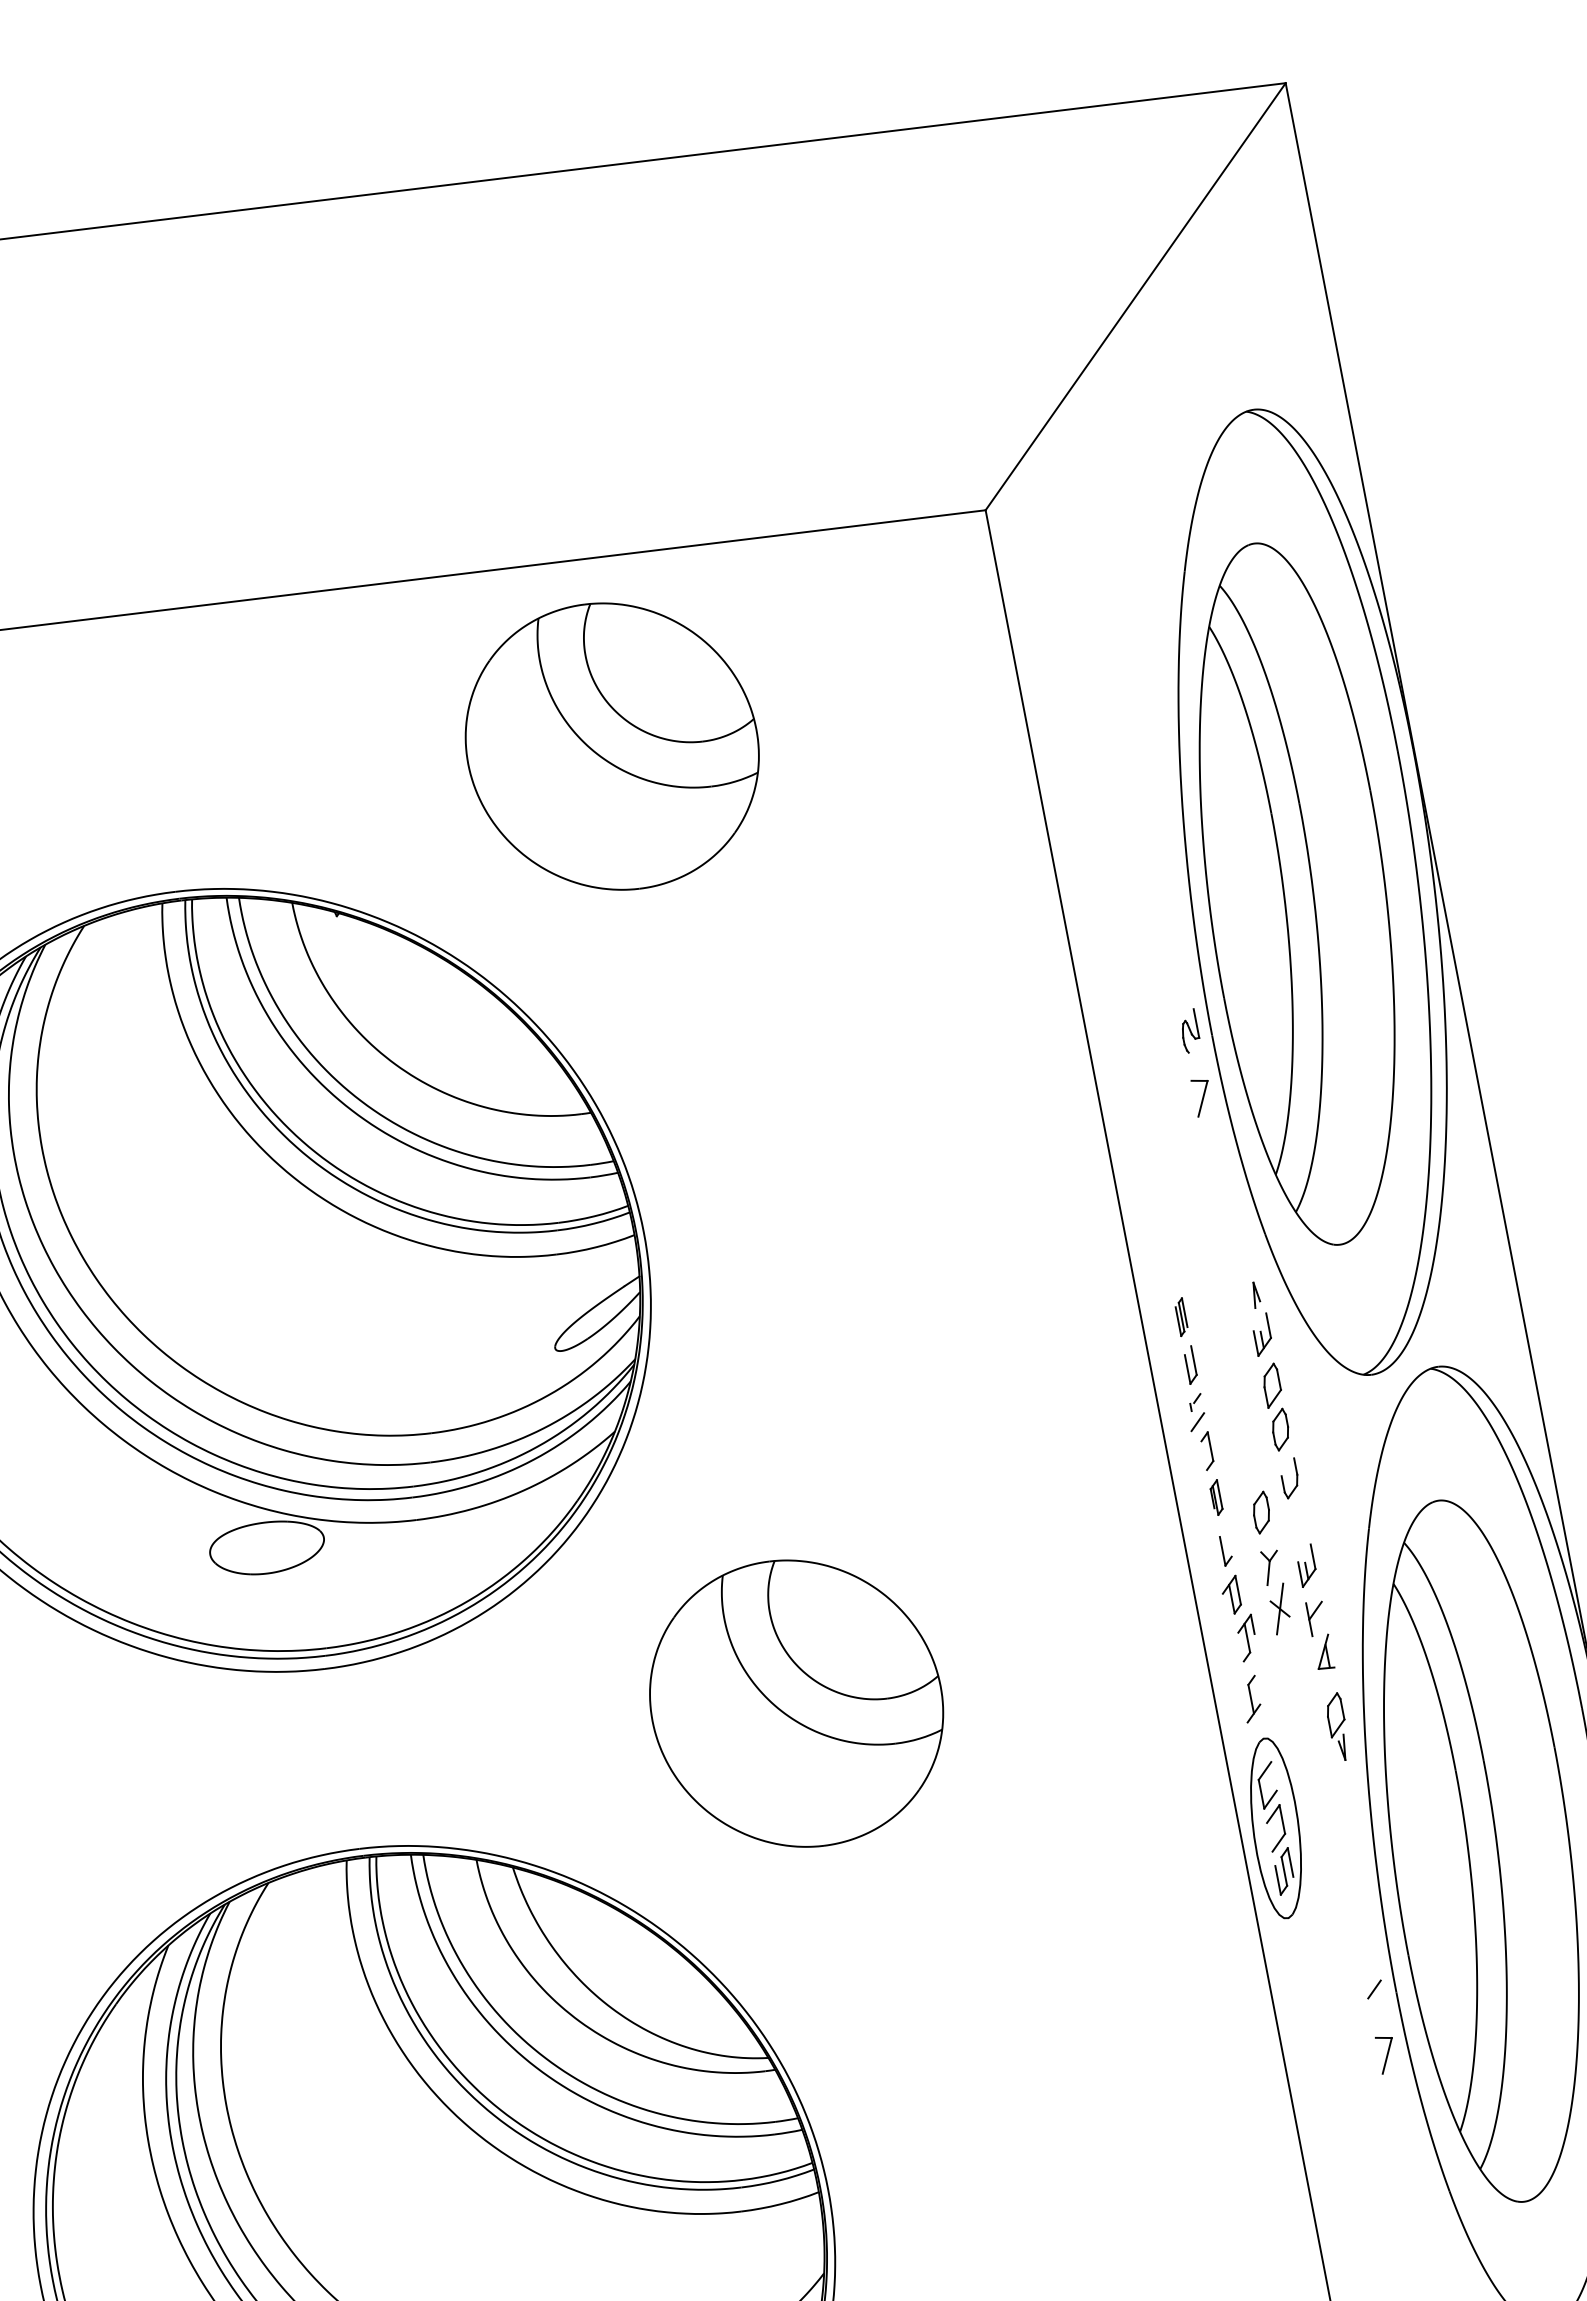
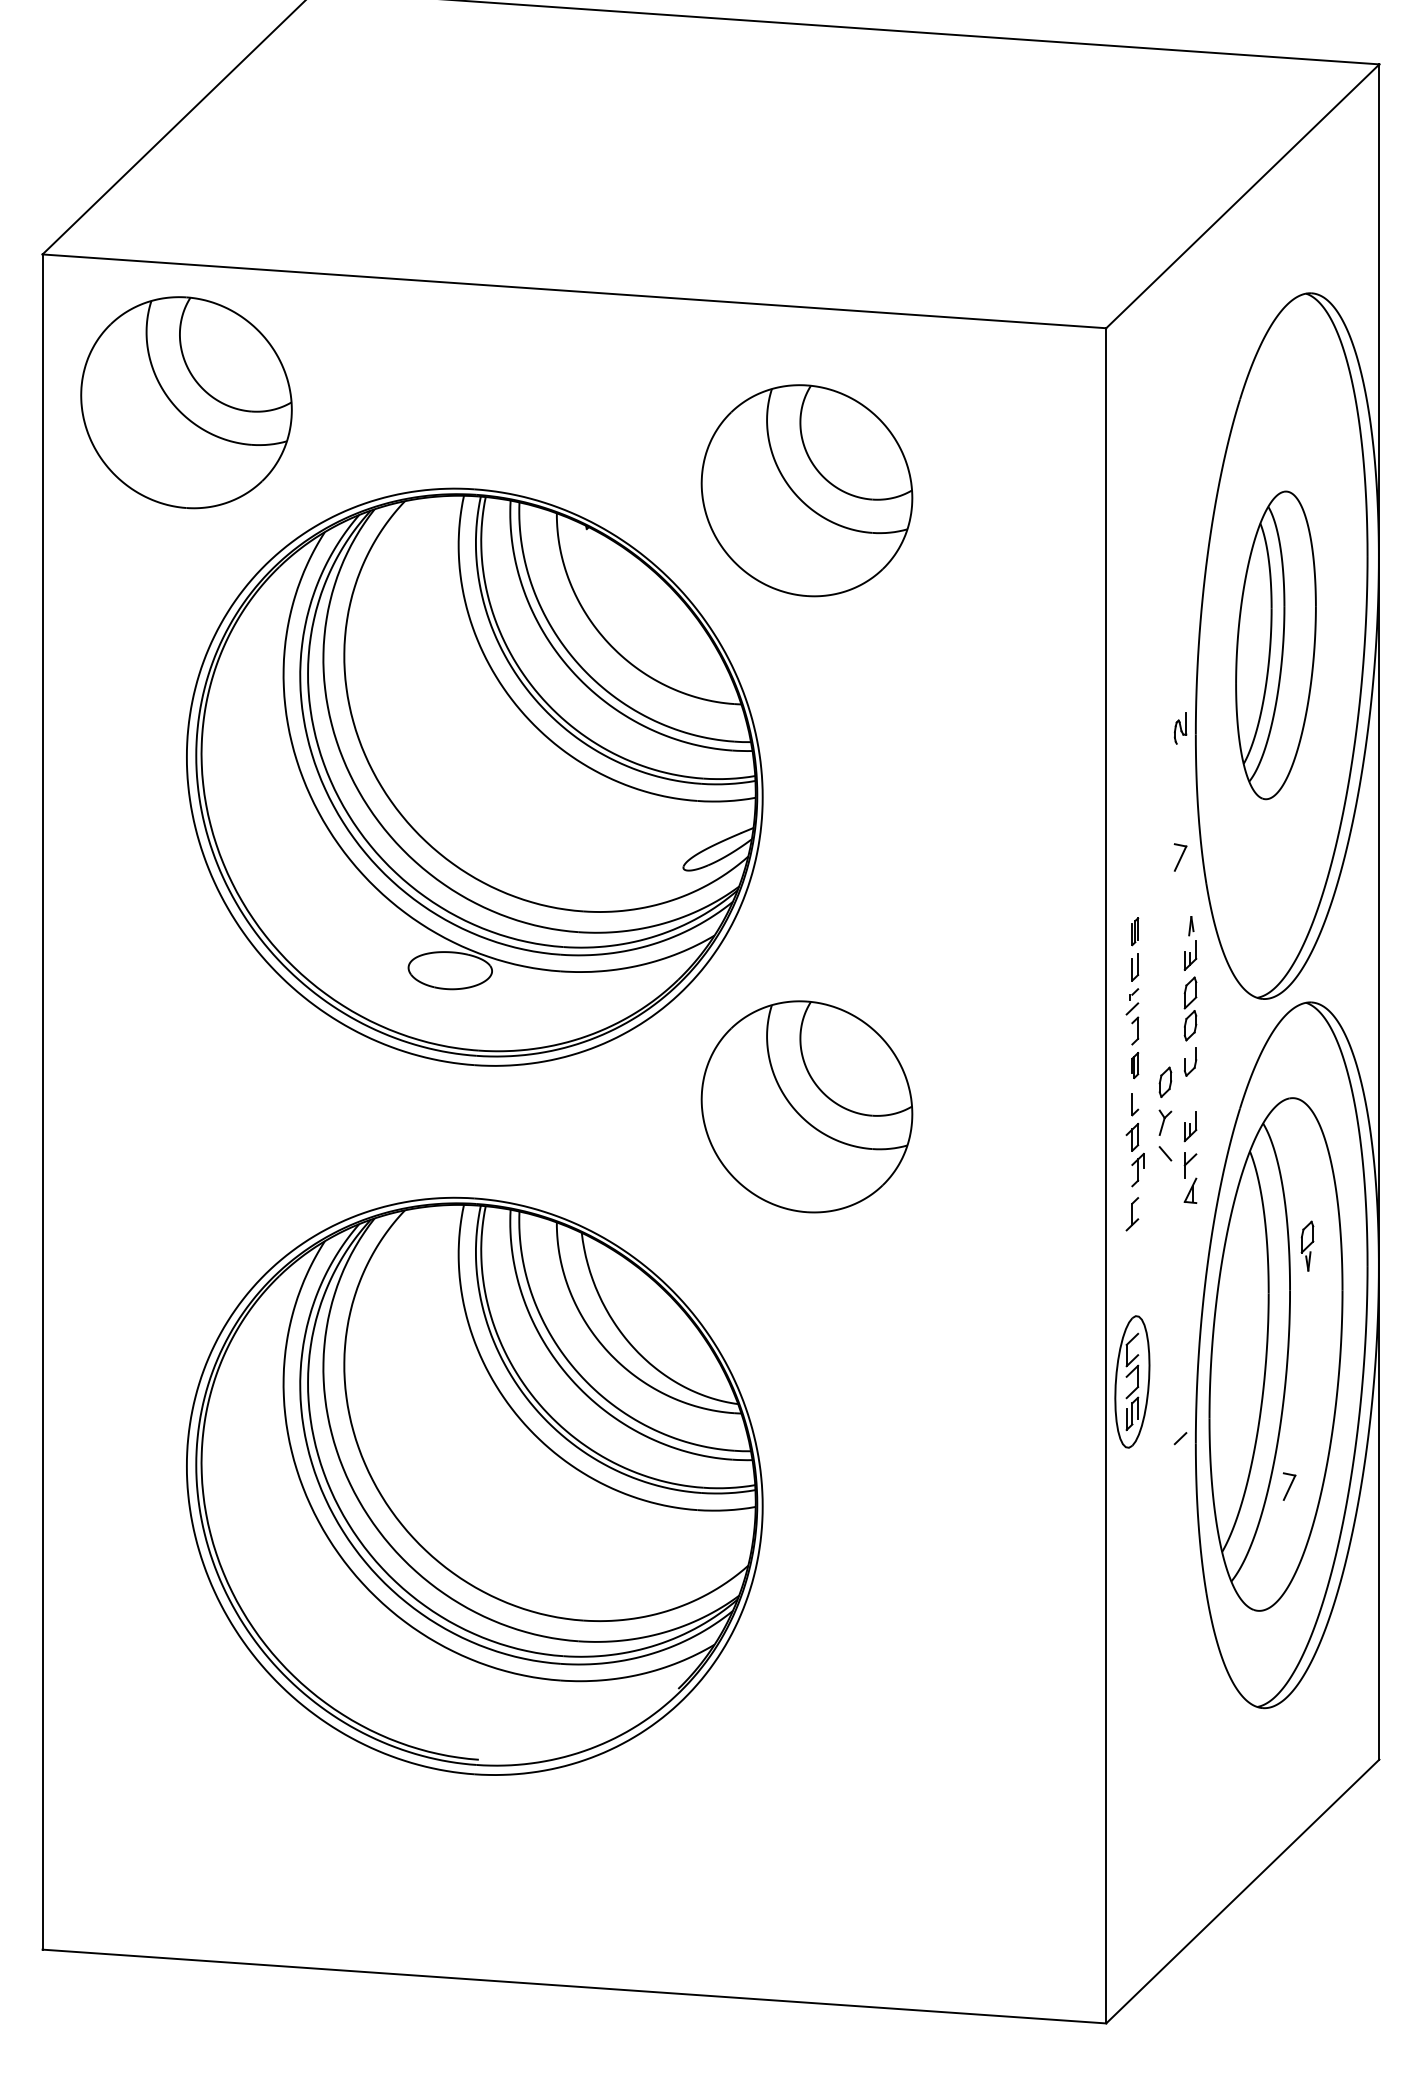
part: (611, 746) -> (806, 490), moved
part: (1296, 894) -> (1275, 645), size x0.6
part: (1202, 1097) -> (1180, 857), moved
line: (1280, 1608) -> (1165, 1153), removed
part: (795, 1703) -> (806, 1106), moved
part: (1337, 1726) -> (1307, 1245), moved
part: (1276, 1827) -> (1132, 1381), moved
part: (1386, 2054) -> (1289, 1486), moved

